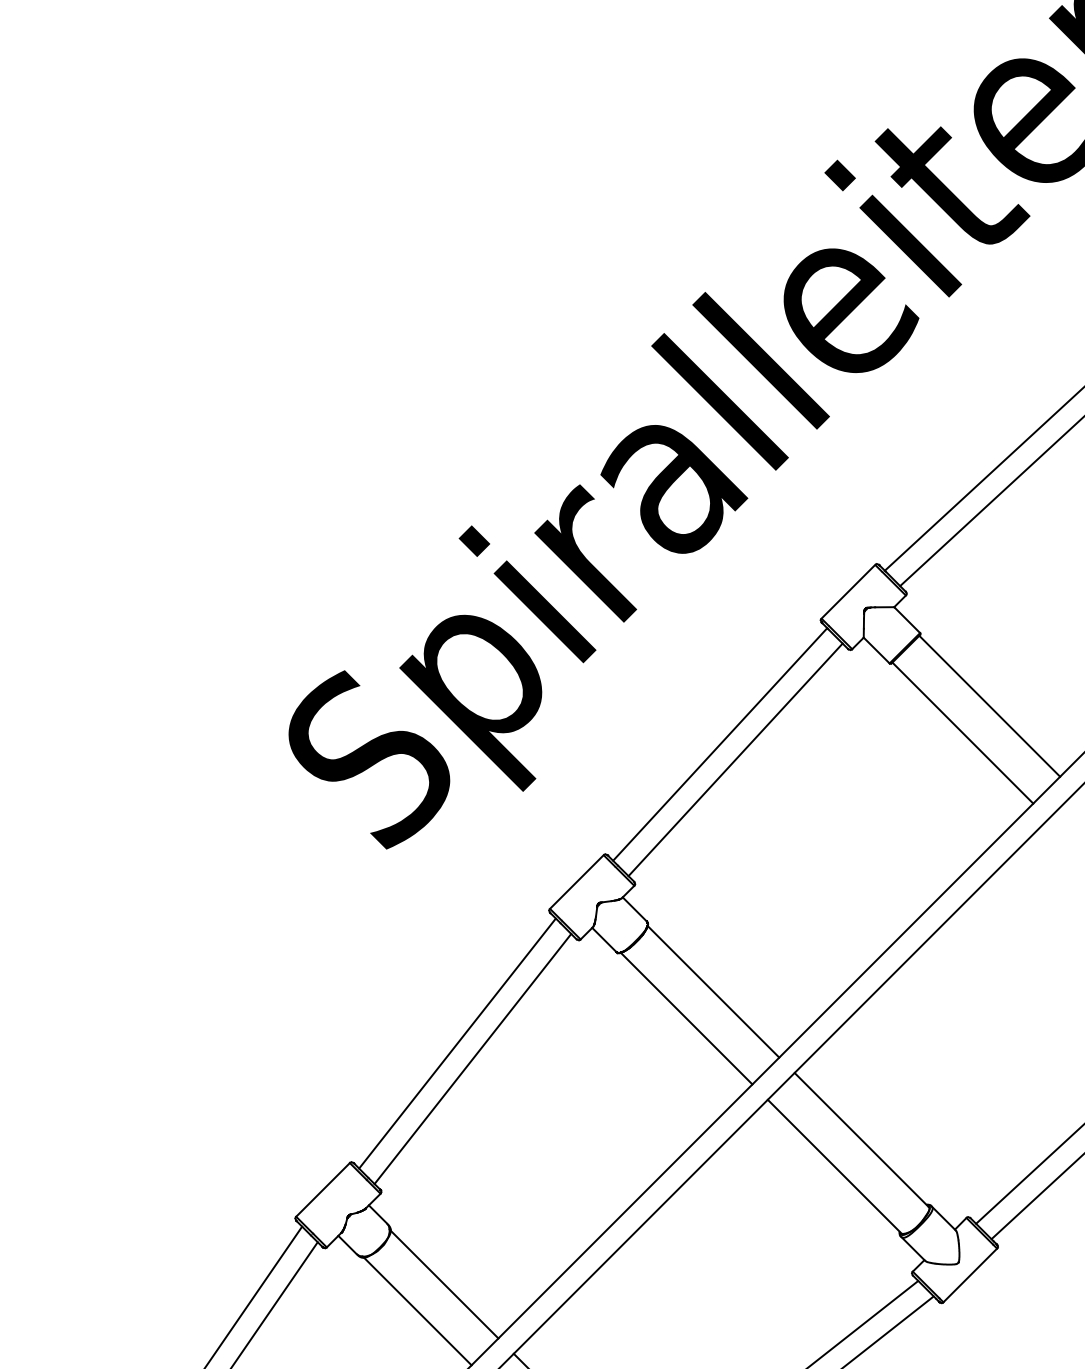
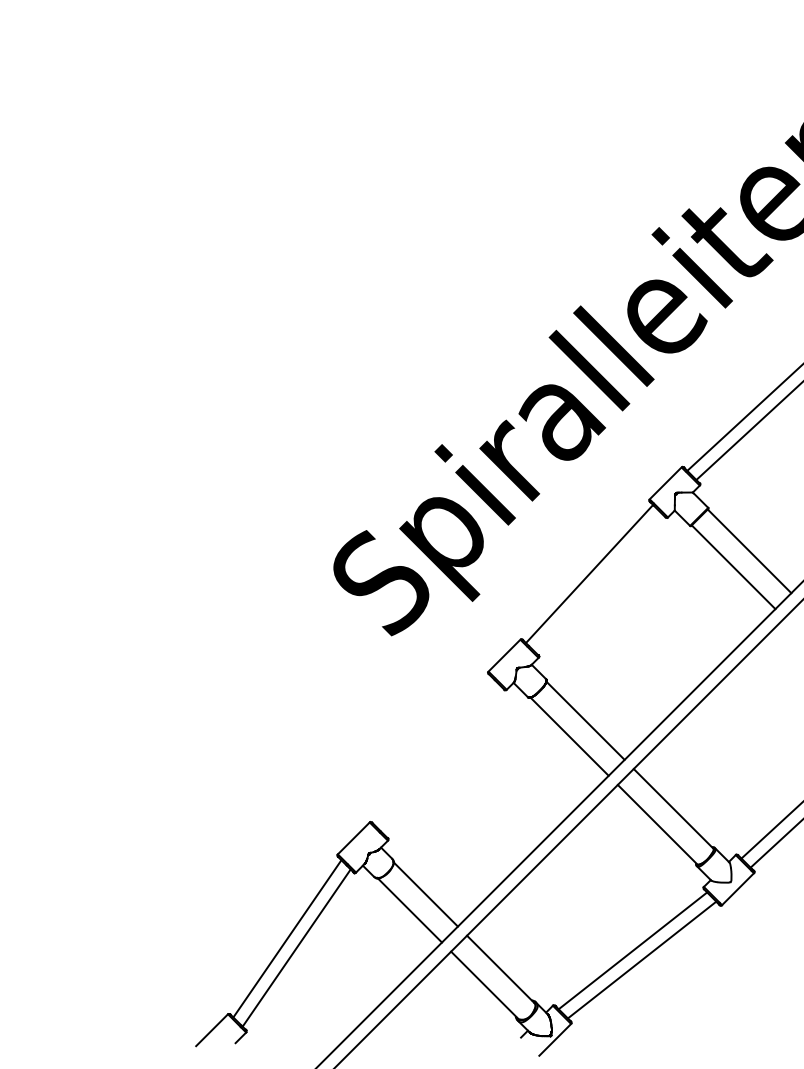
line: (735, 760) -> (598, 583), removed
line: (457, 1043) -> (433, 751), removed
line: (472, 1058) -> (442, 760), removed

